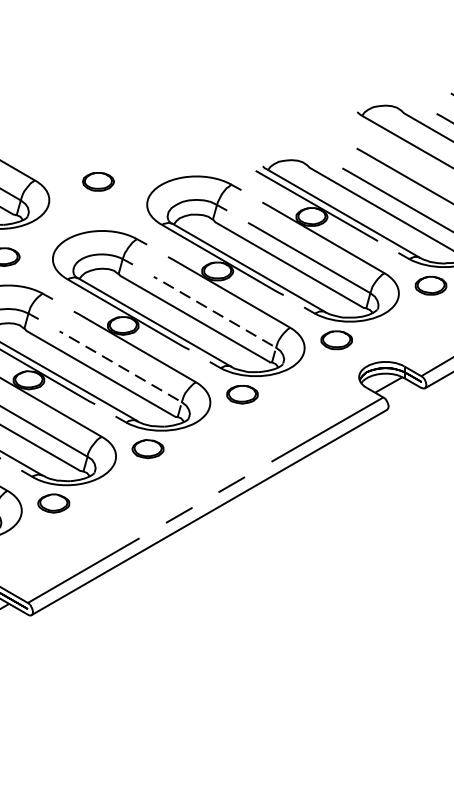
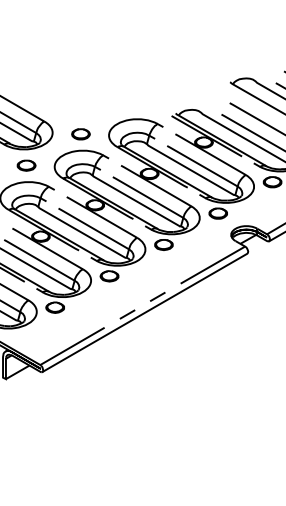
part: (97, 182) -> (80, 134), moved
line: (220, 315) -> (151, 199), dashed -> solid
line: (127, 369) -> (97, 230), dashed -> solid

